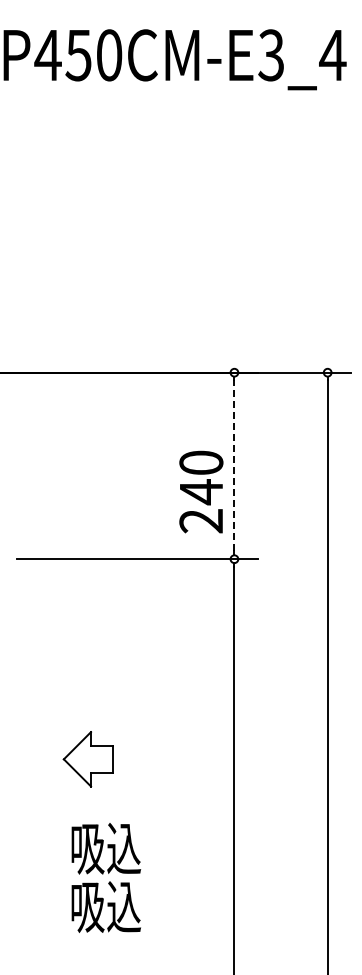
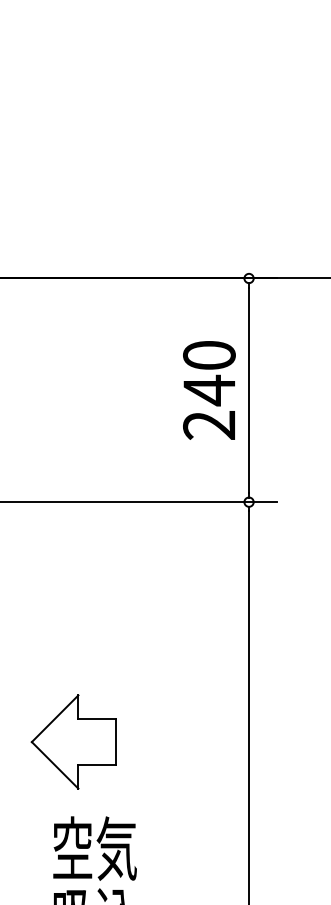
line: (234, 465) -> (249, 389), dashed -> solid
text: (201, 491) -> (209, 389), moved
part: (88, 759) -> (74, 742), size x1.43
text: (106, 847) -> (95, 847), 吸込 -> 空気

